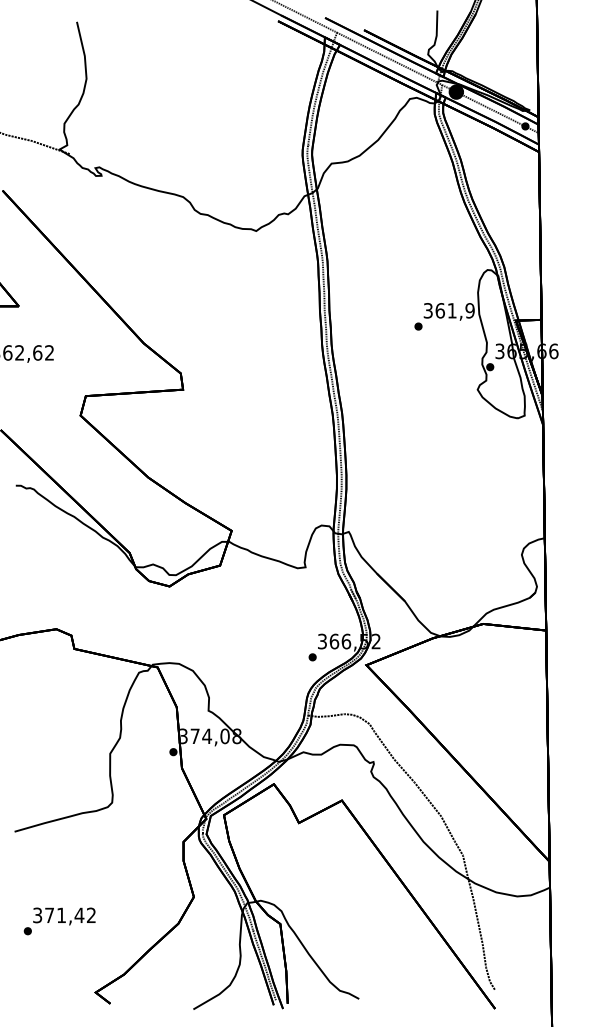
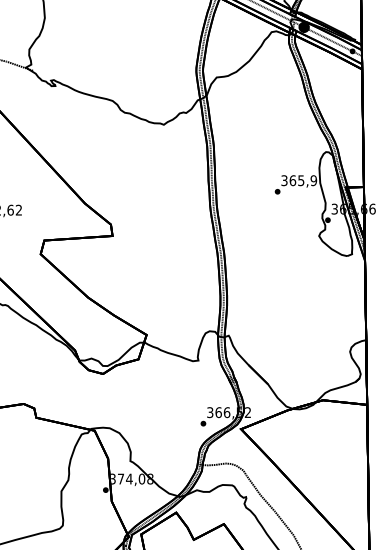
text: (451, 310) -> (300, 180), 361,9 -> 365,9

